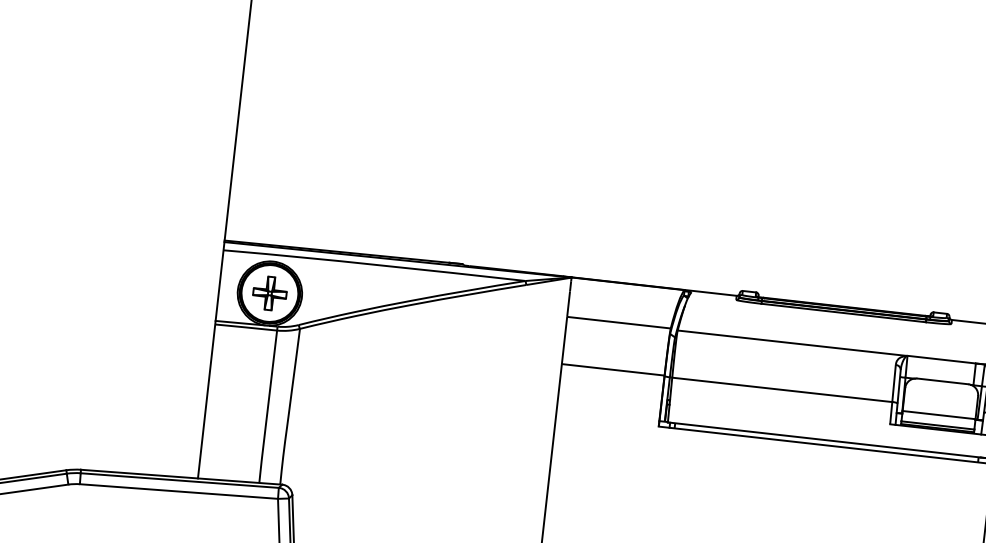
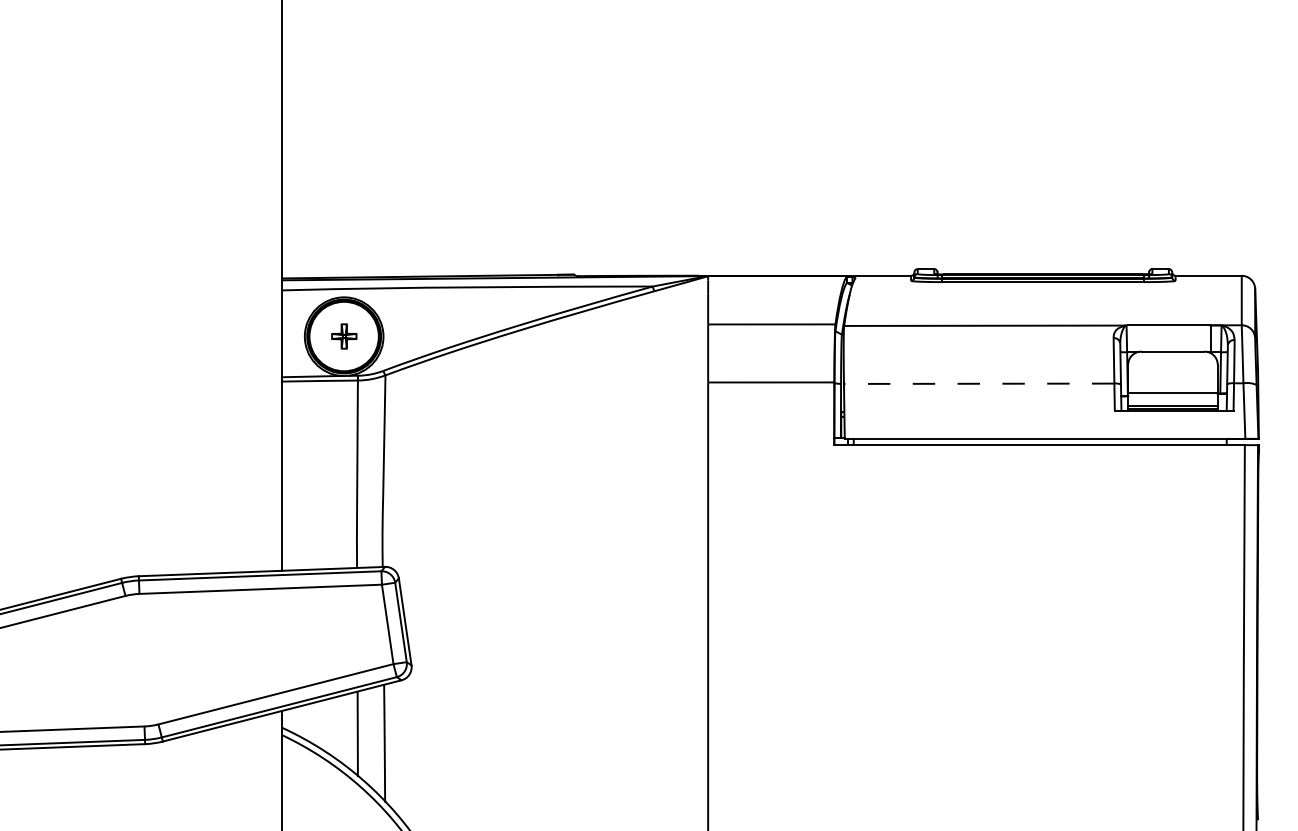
part: (270, 293) -> (344, 336), size x0.6
line: (781, 389) -> (978, 383), solid -> dashed

